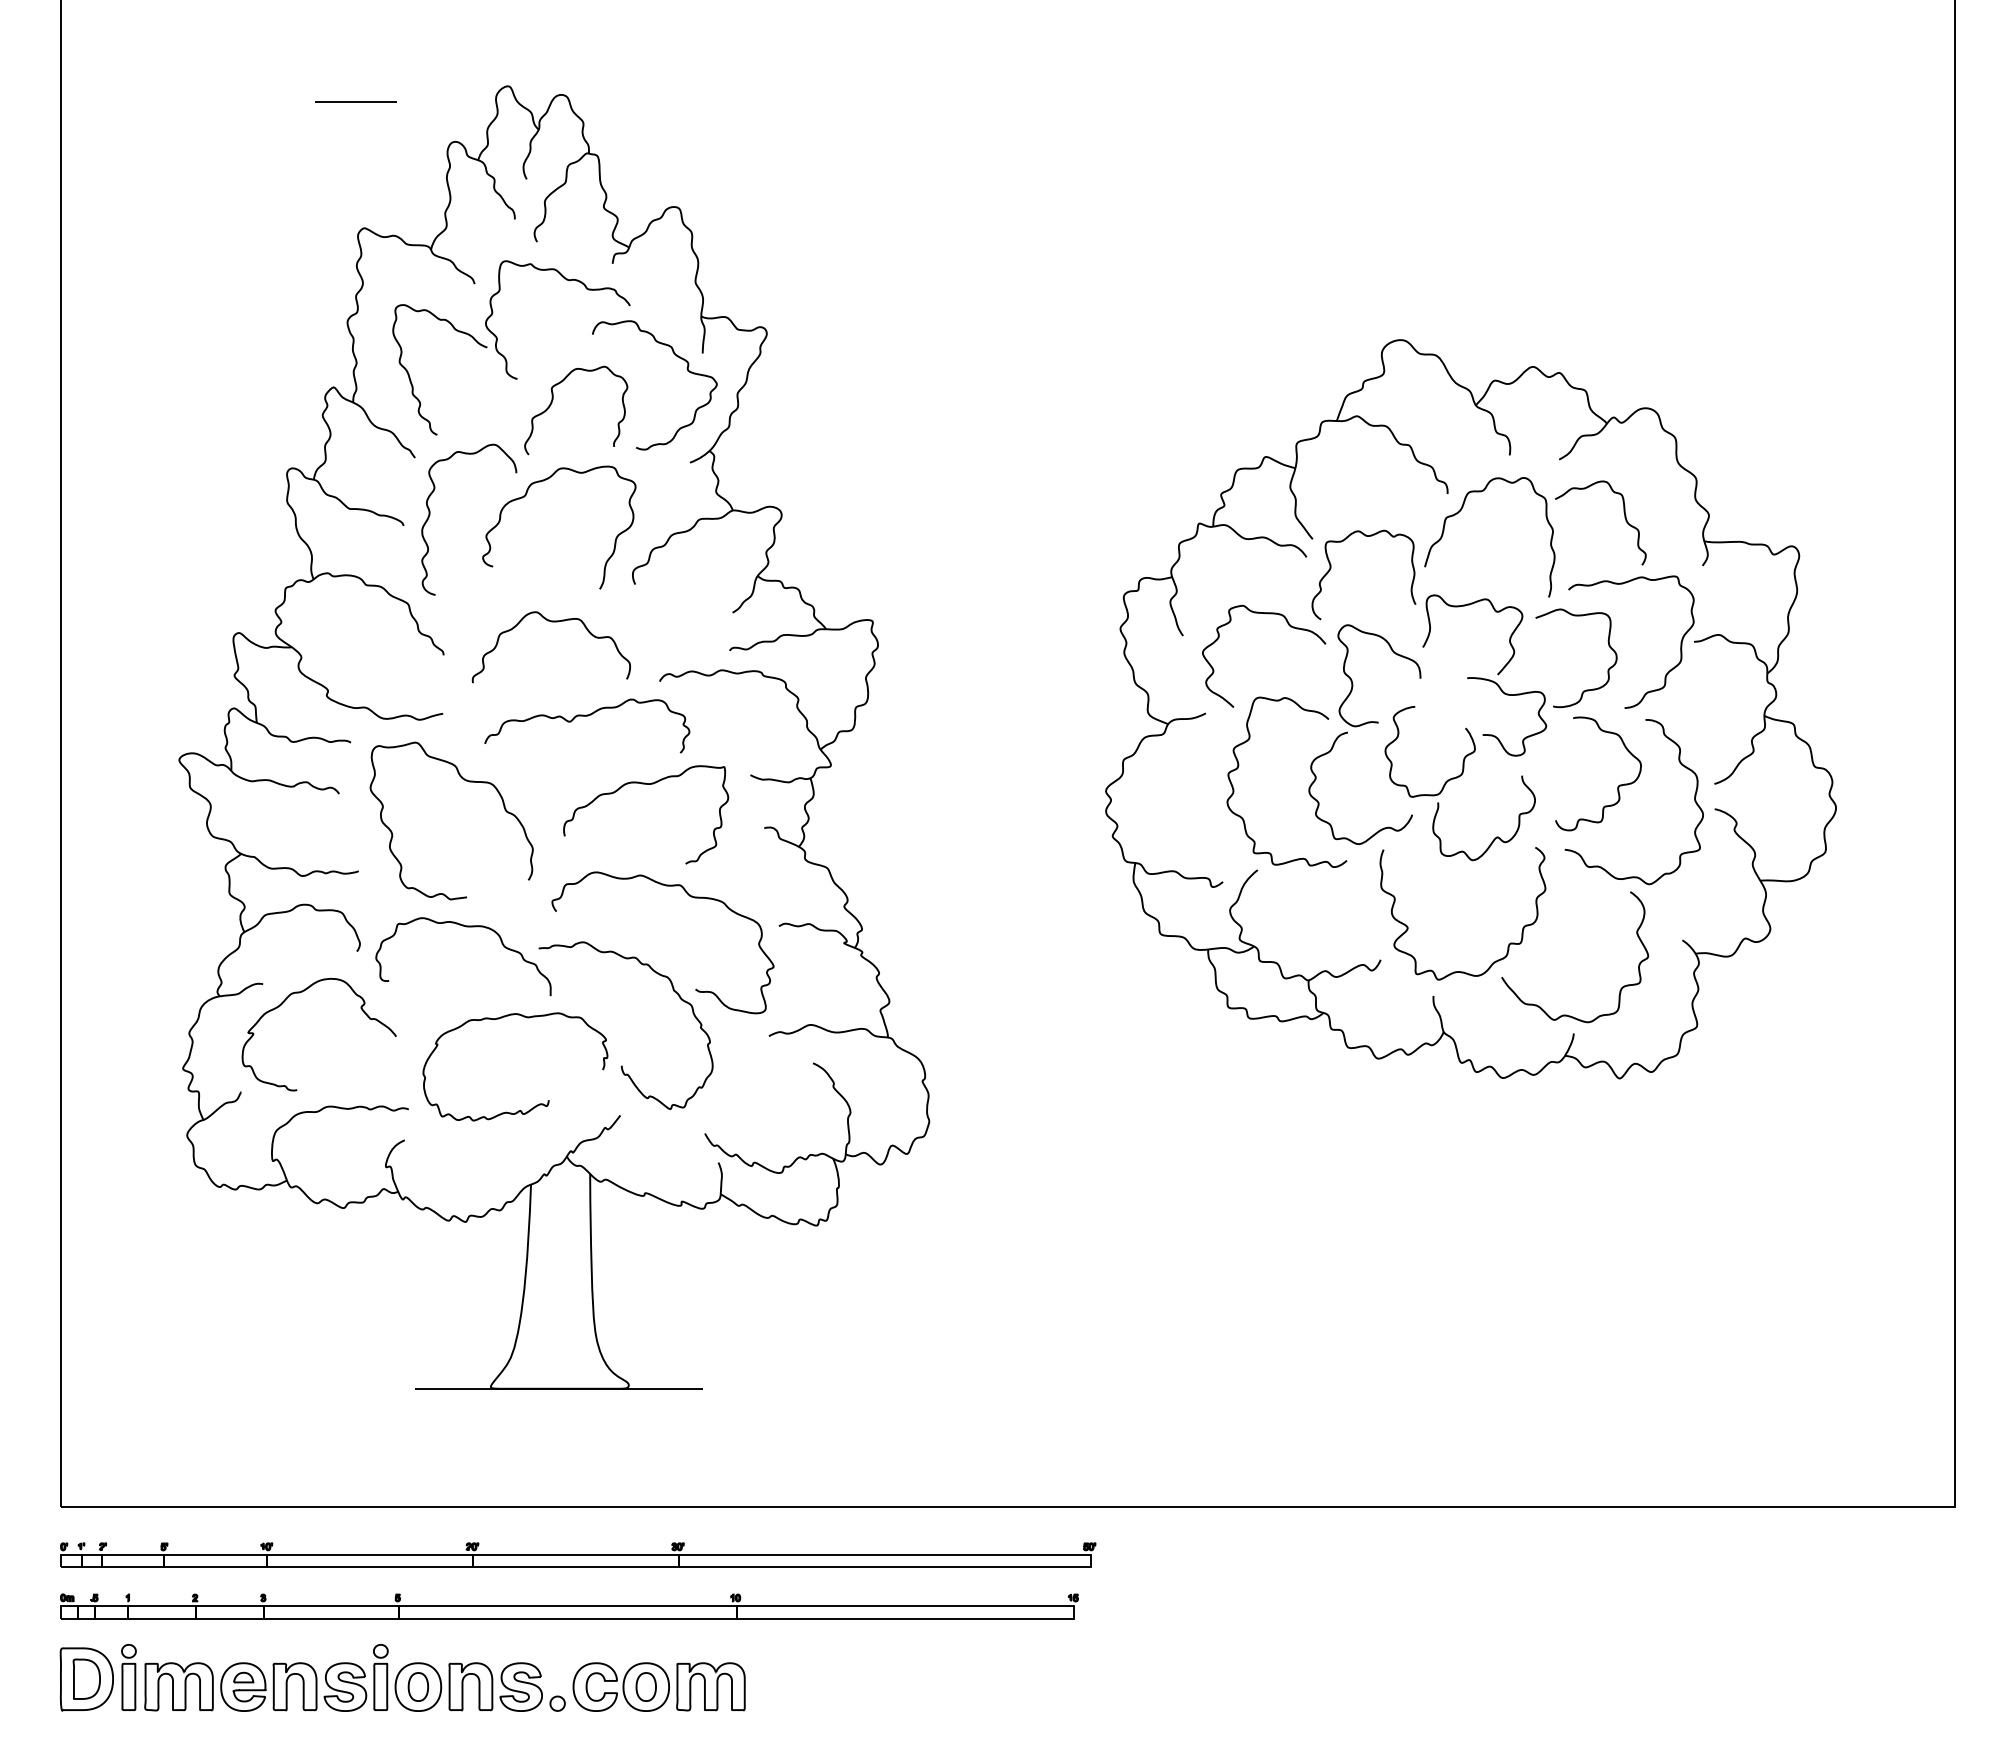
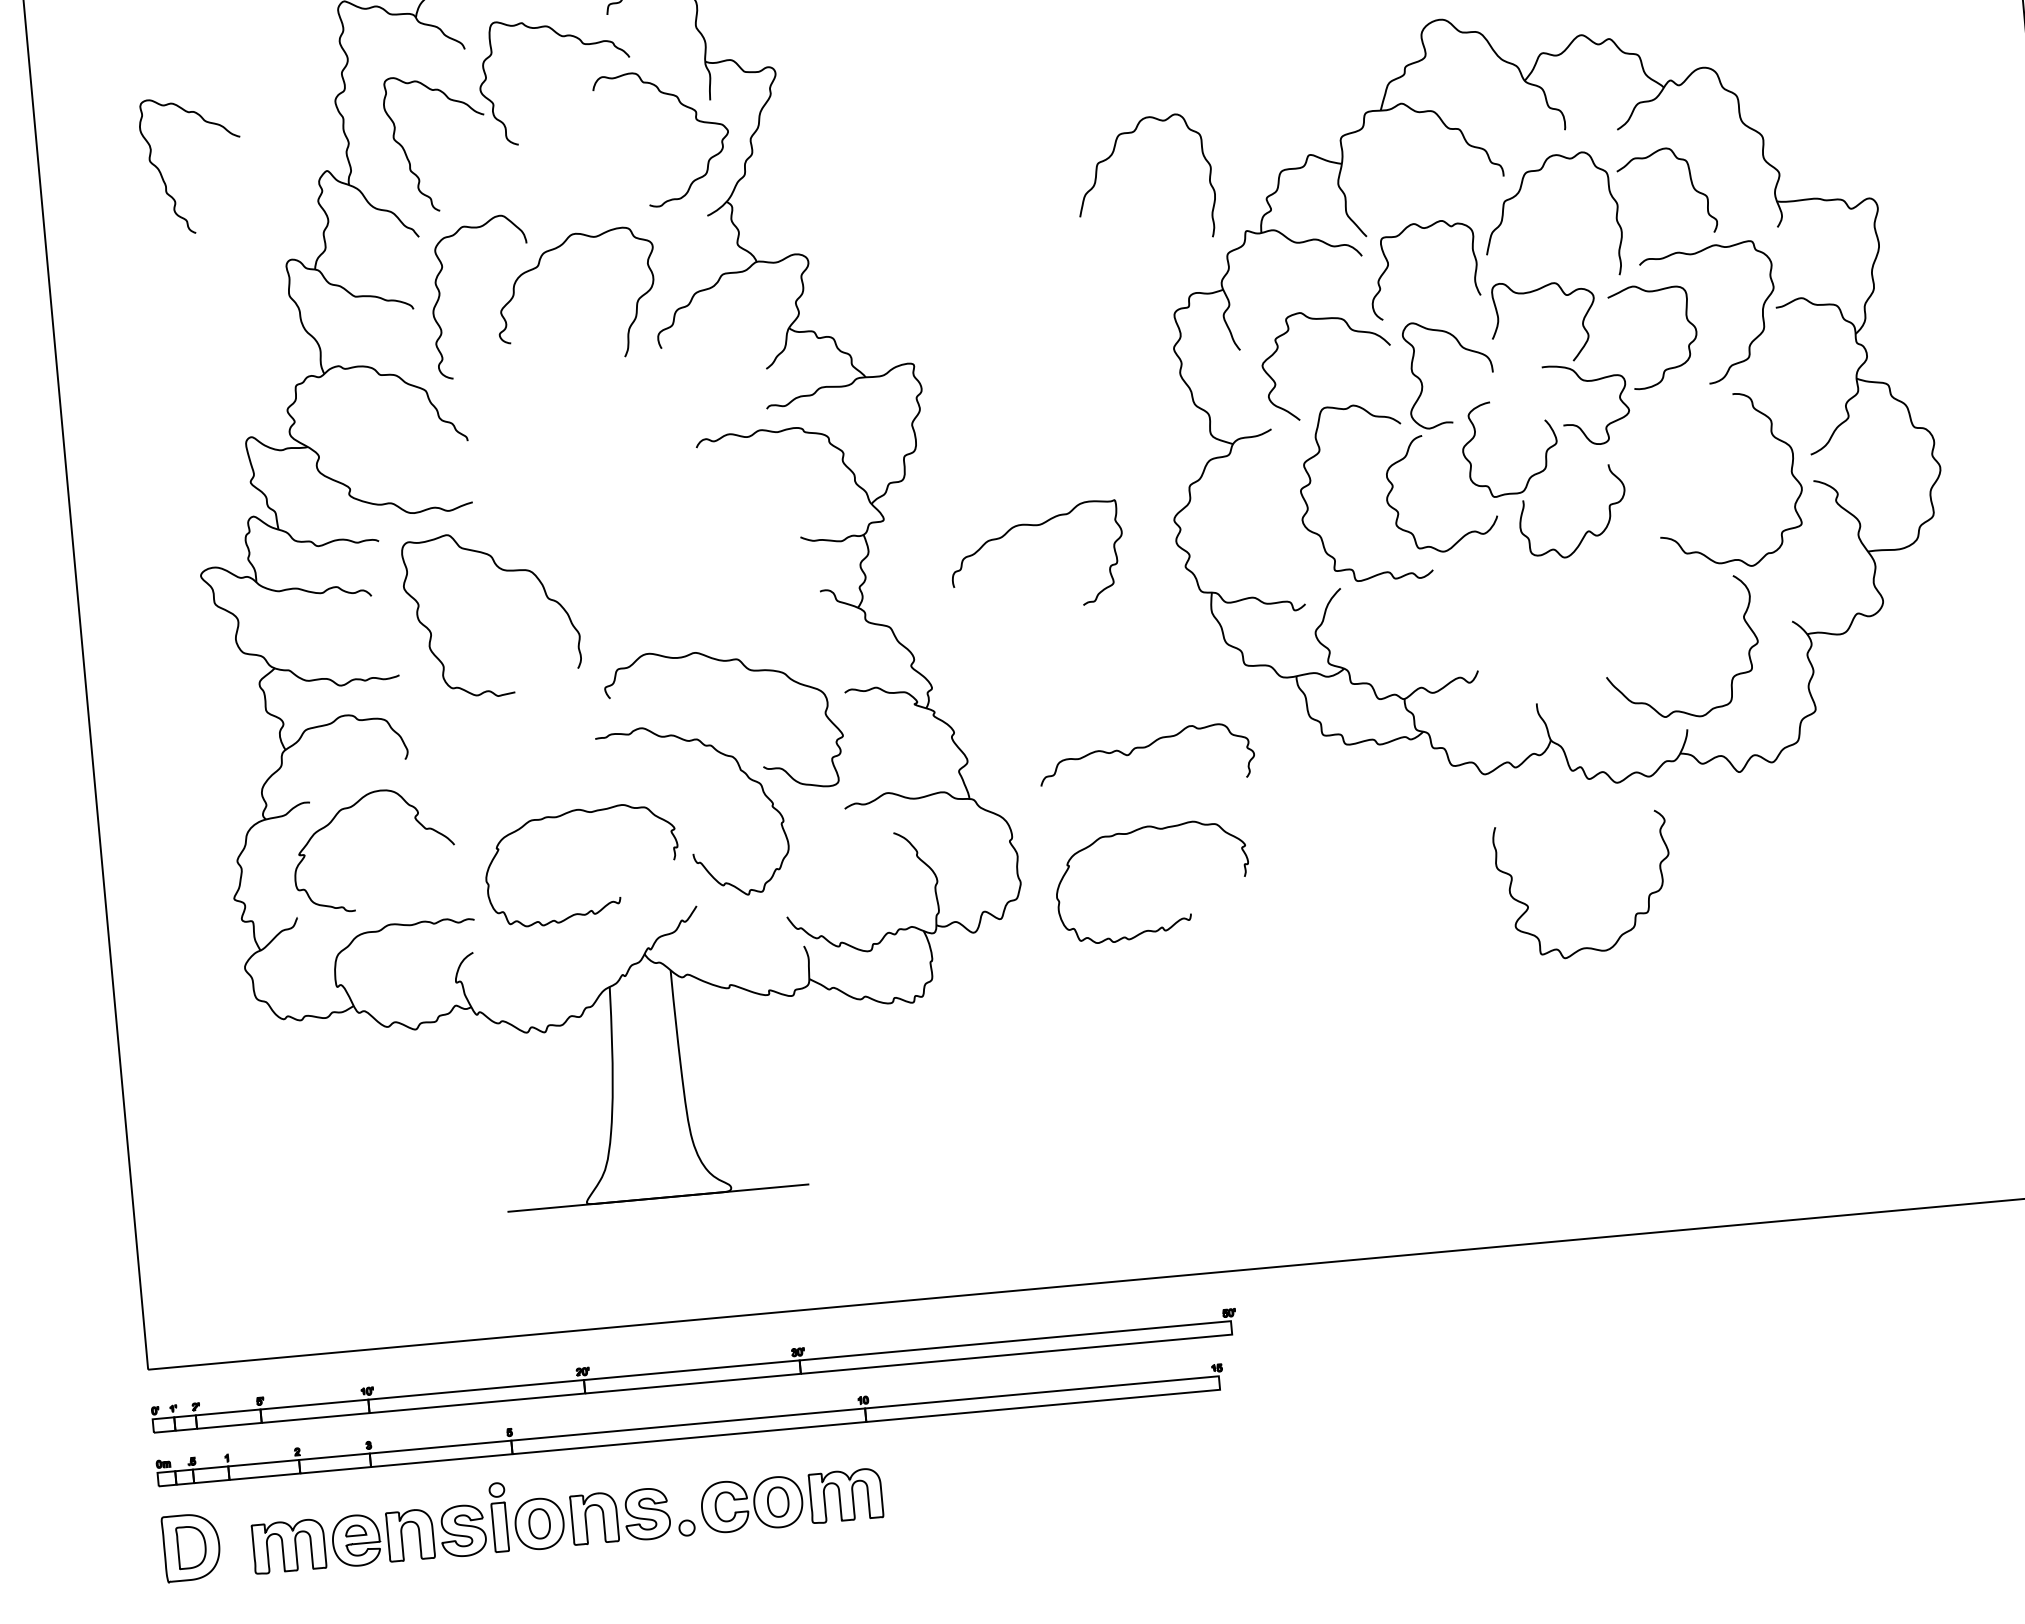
curve: (177, 376) -> (162, 174), added
curve: (552, 403) -> (557, 167), removed
curve: (1080, 438) -> (1113, 153), added
curve: (551, 622) -> (577, 396), removed
curve: (587, 716) -> (1145, 748), moved
curve: (646, 784) -> (1034, 525), moved
curve: (1617, 786) -> (1709, 466), removed
curve: (466, 927) -> (517, 723), removed
curve: (1508, 944) -> (1635, 914), moved
curve: (1074, 1170) -> (1177, 920), added
part: (128, 1677) -> (235, 1541), removed

